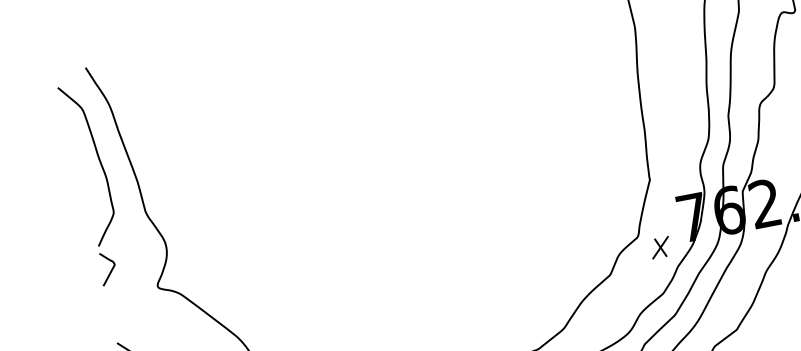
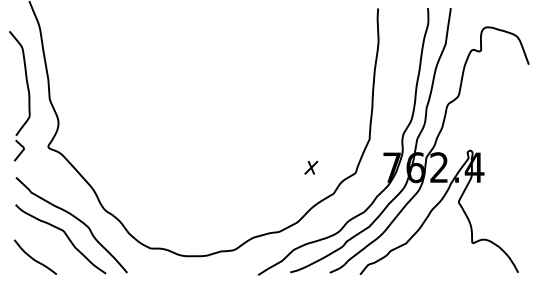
part: (106, 182) -> (28, 96), moved
part: (660, 247) -> (311, 167), moved

